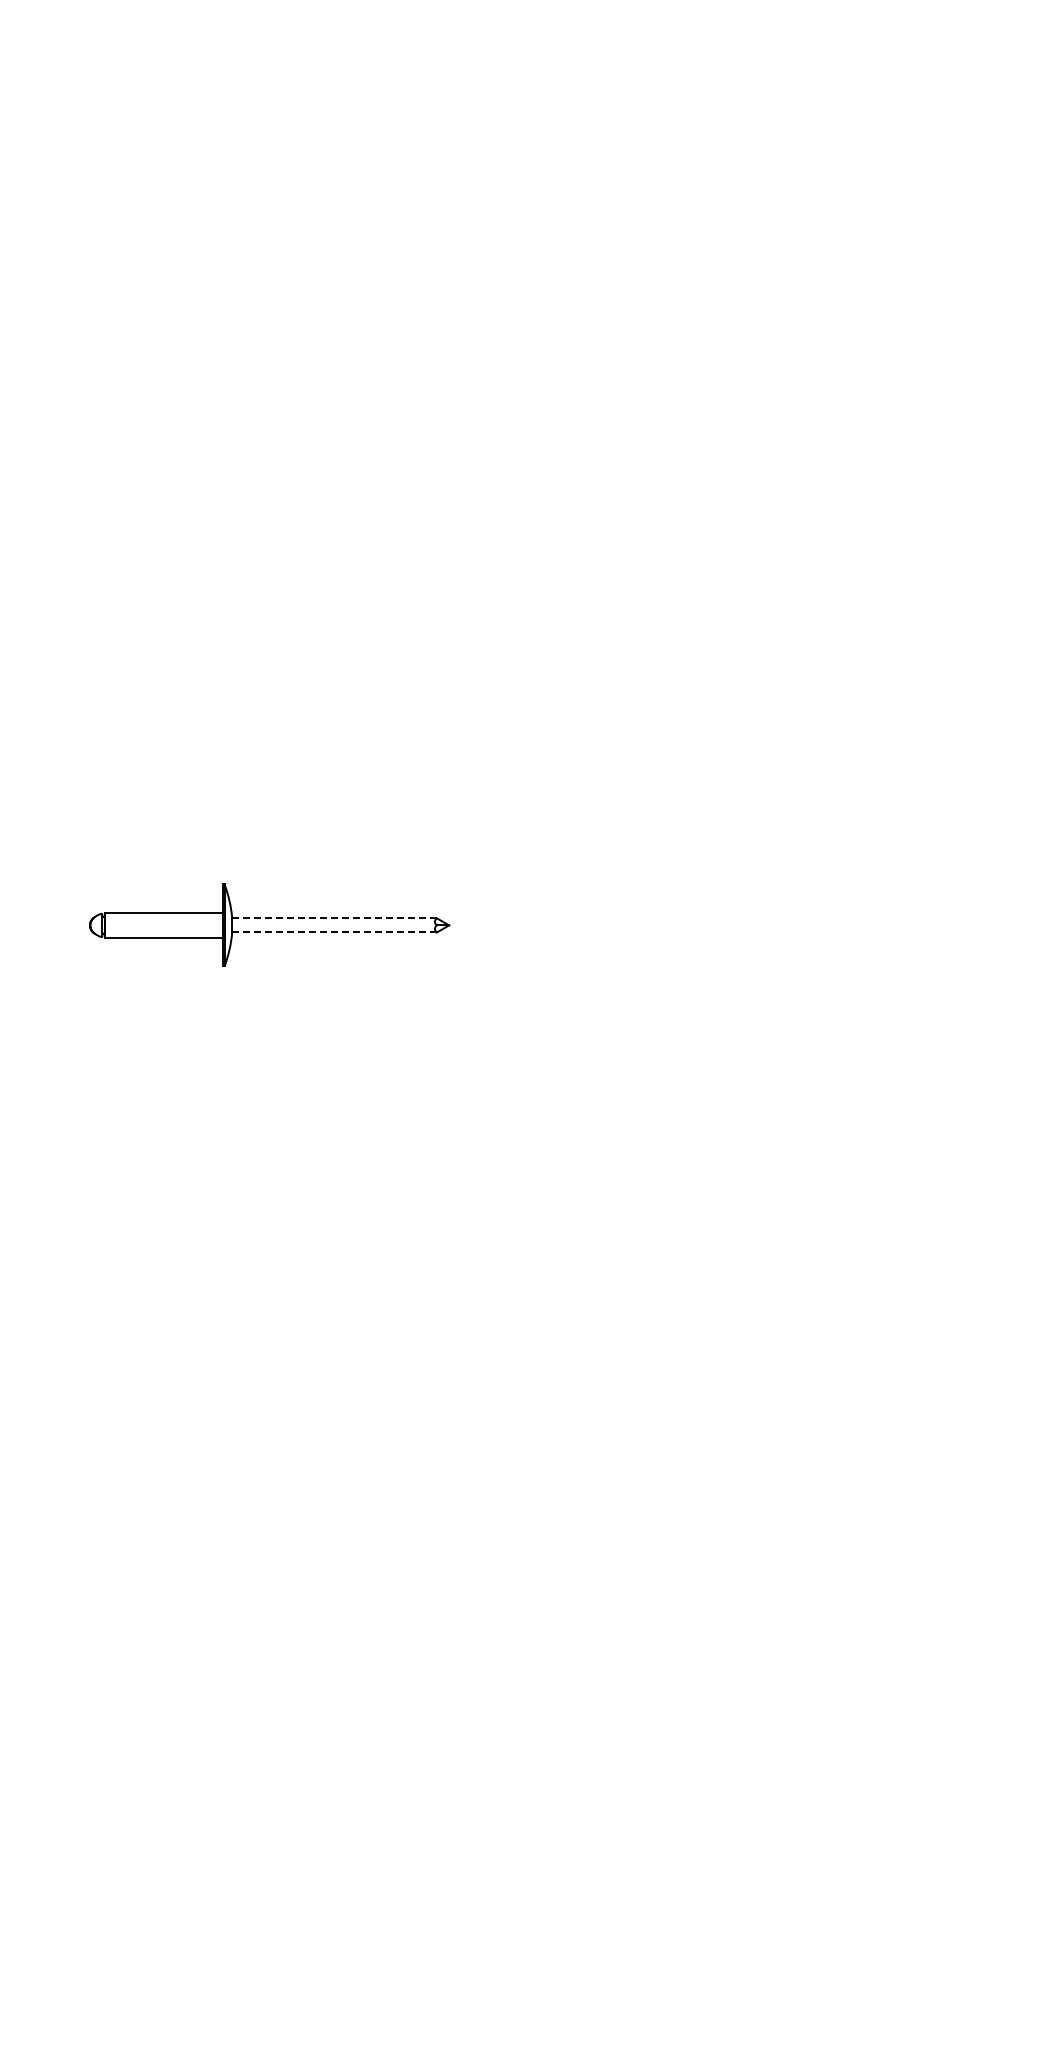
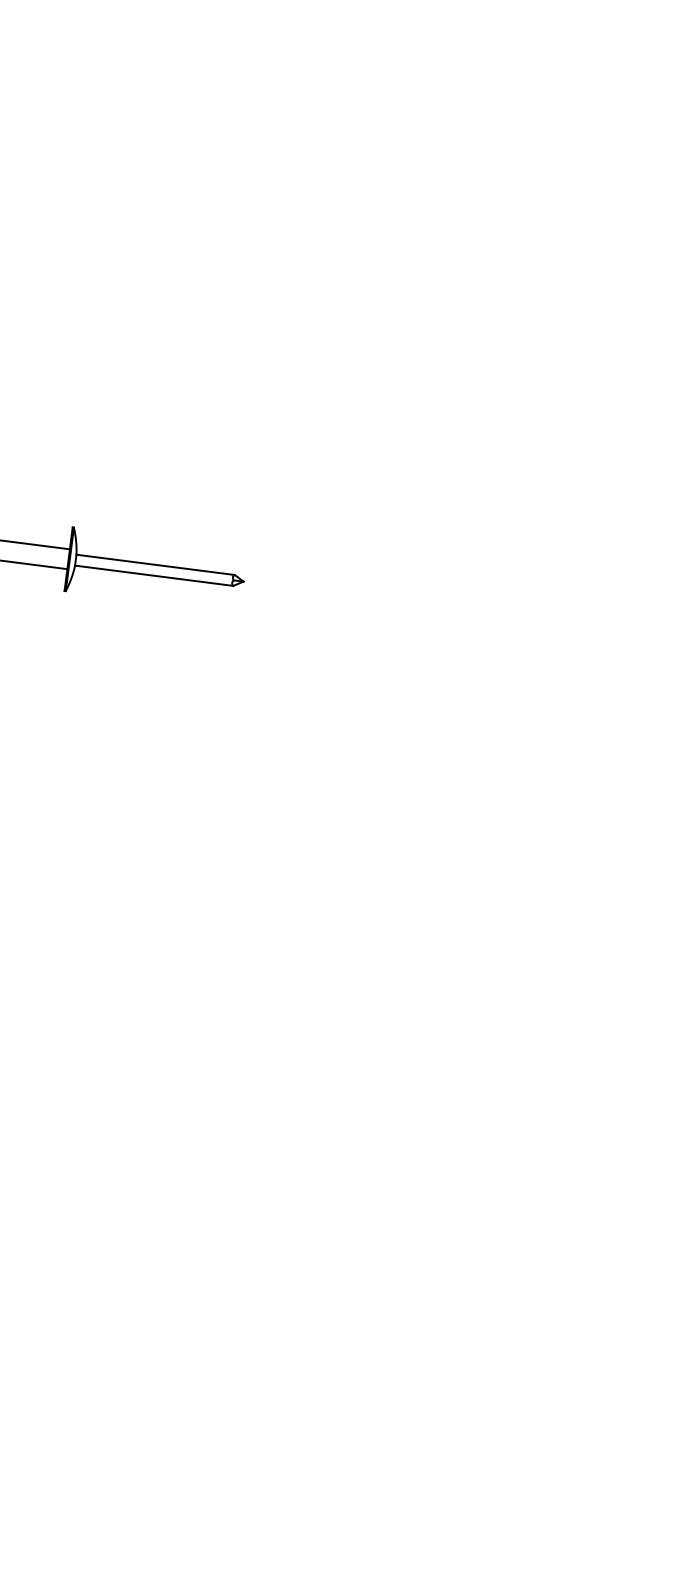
line: (334, 918) -> (155, 564), dashed -> solid
line: (334, 932) -> (154, 575), dashed -> solid

